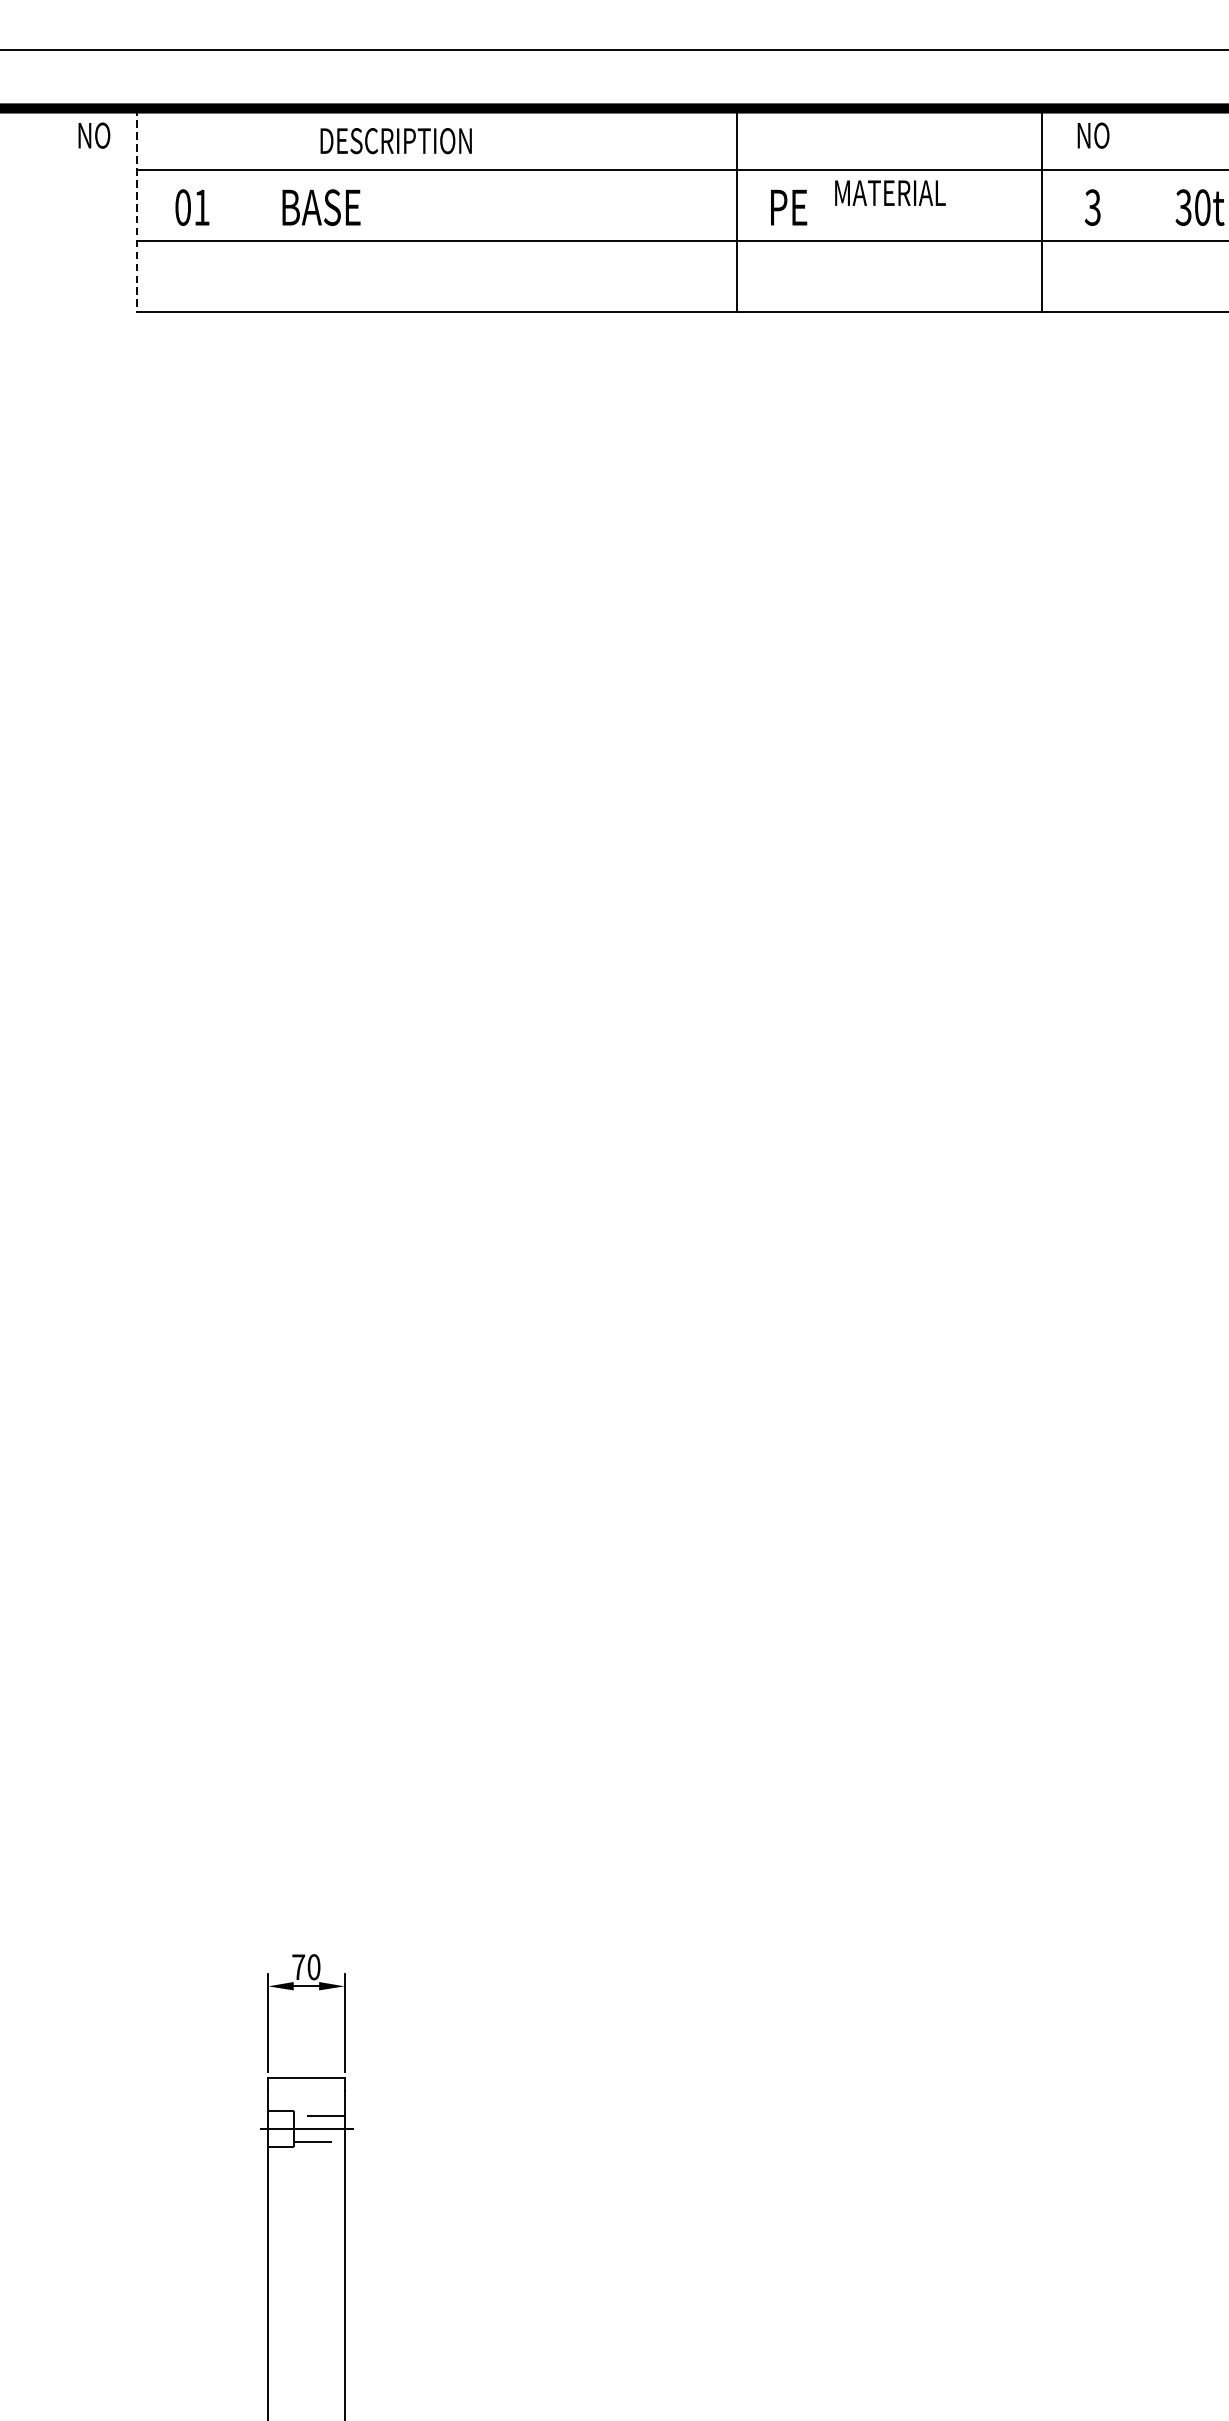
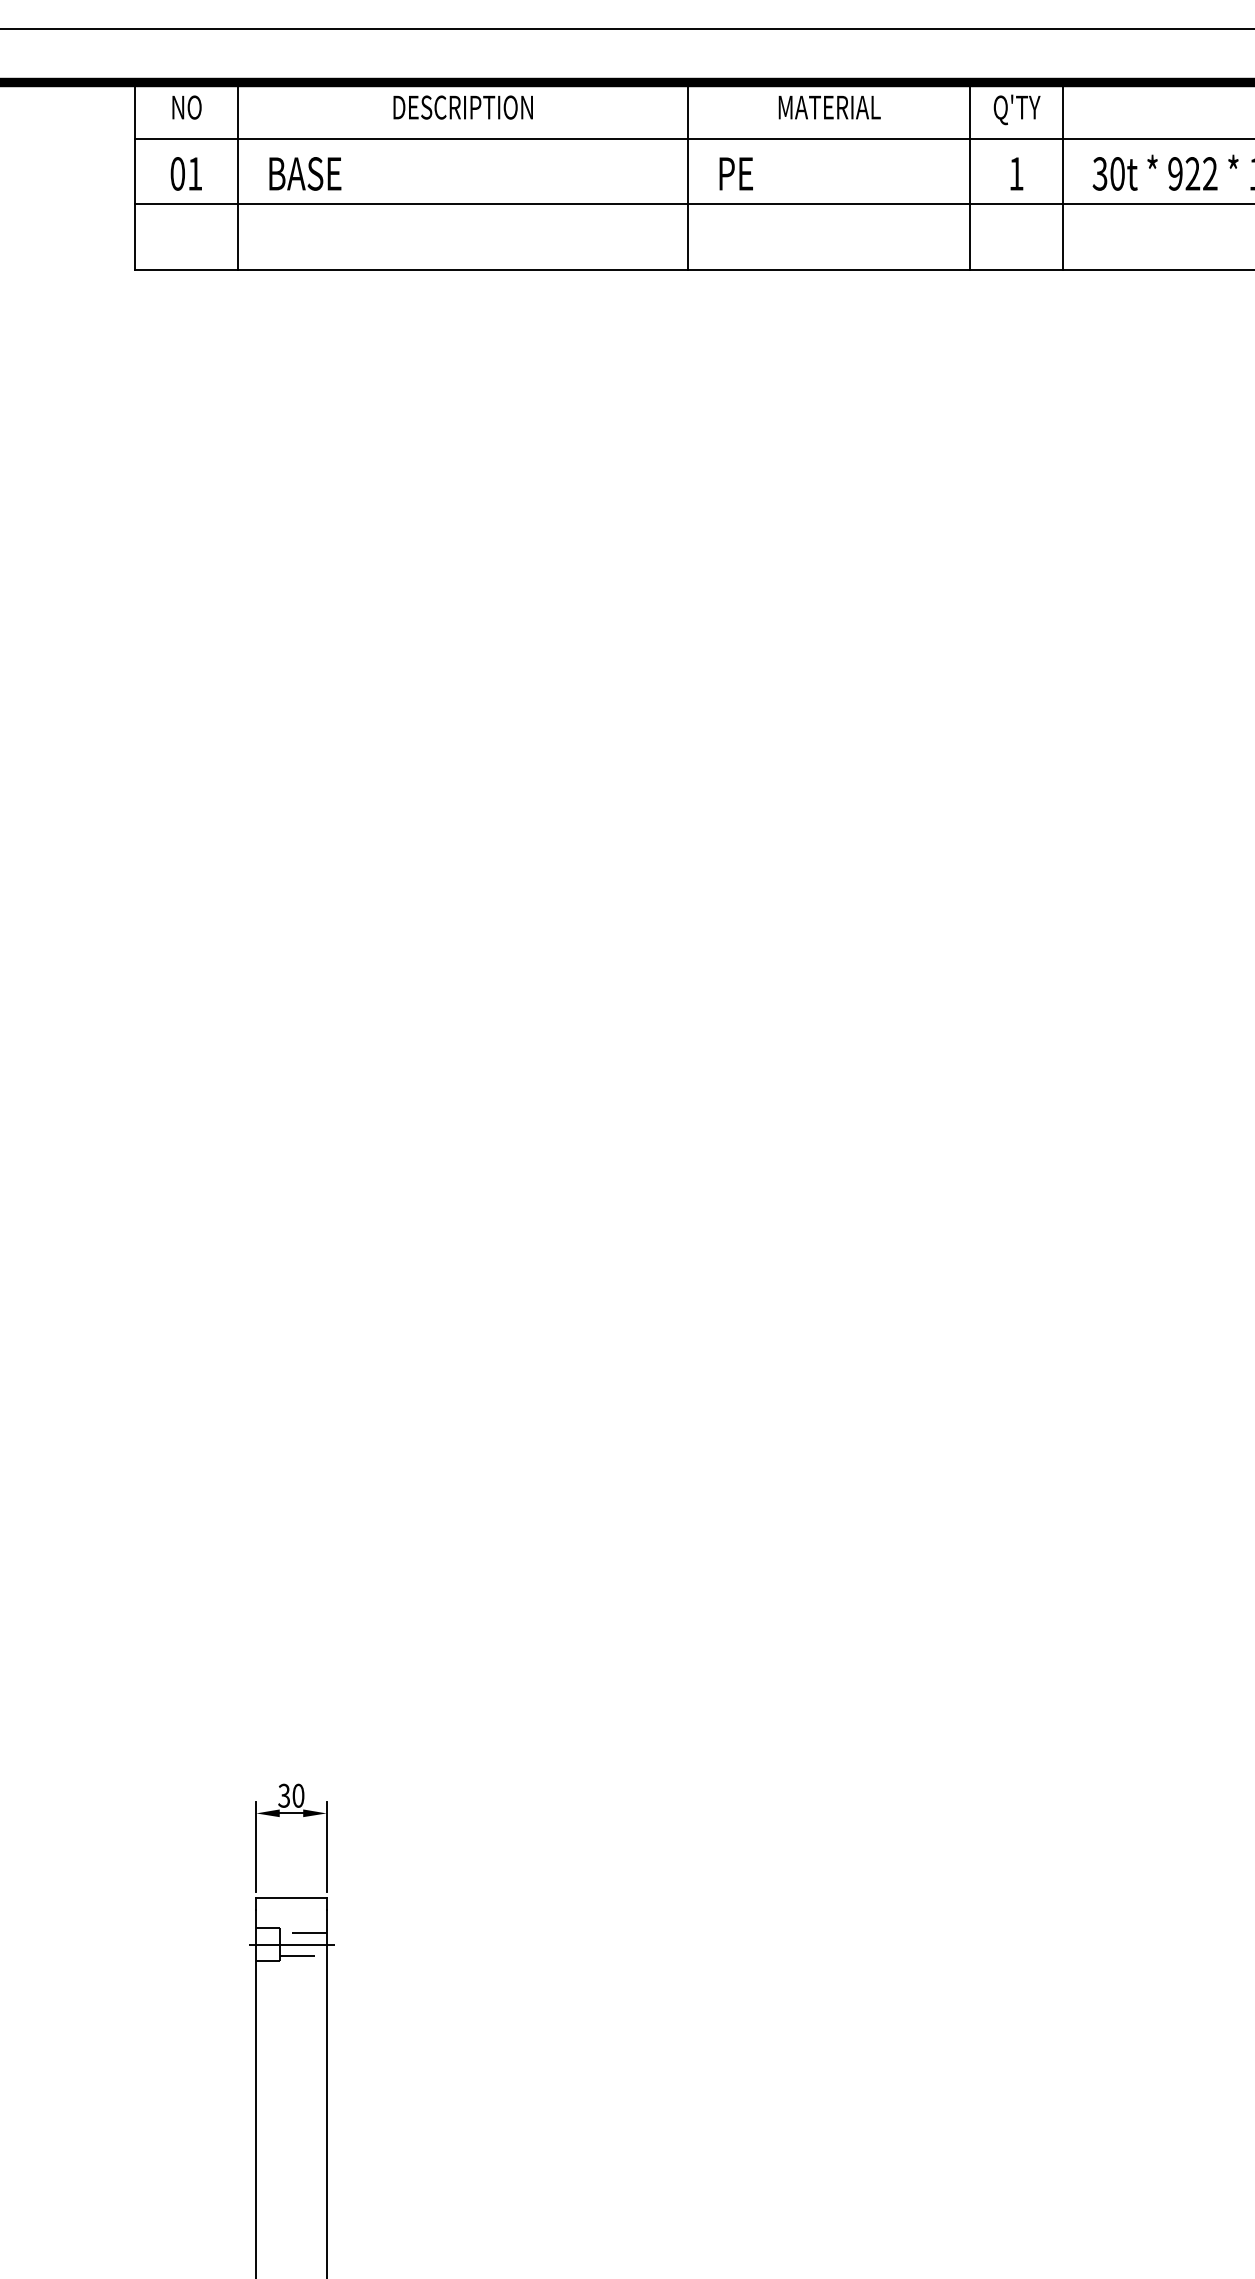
text: (93, 135) -> (186, 107), moved
text: (1093, 137) -> (1016, 109), NO -> Q'TY
text: (395, 141) -> (462, 107), moved
text: (890, 193) -> (829, 107), moved
text: (1093, 207) -> (1016, 173), 3 -> 1
line: (137, 210) -> (135, 176), dashed -> solid
line: (248, 210) -> (238, 176), added
line: (1143, 210) -> (1063, 176), added
text: (298, 1966) -> (284, 1795), 70 -> 30

